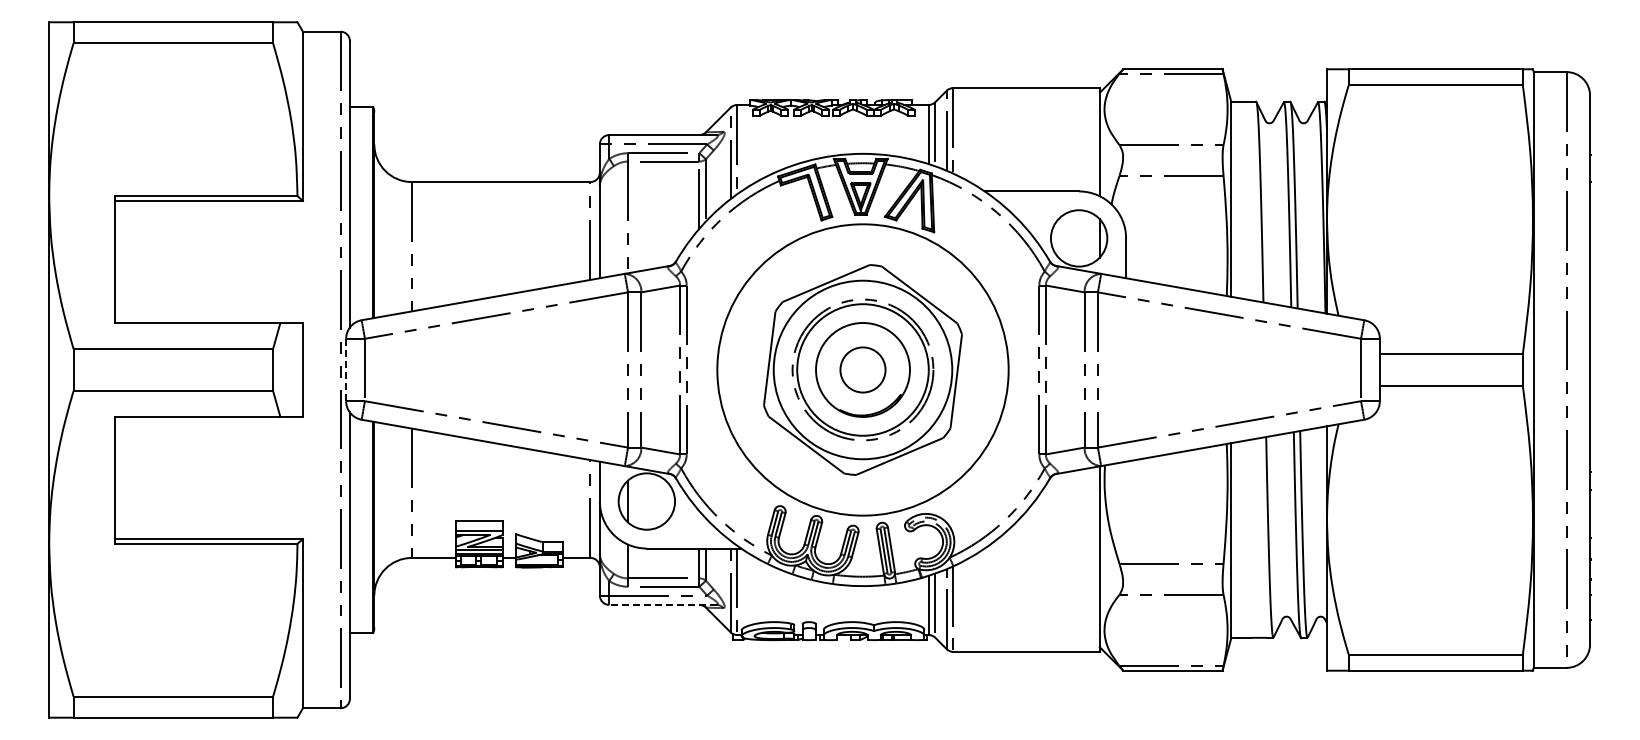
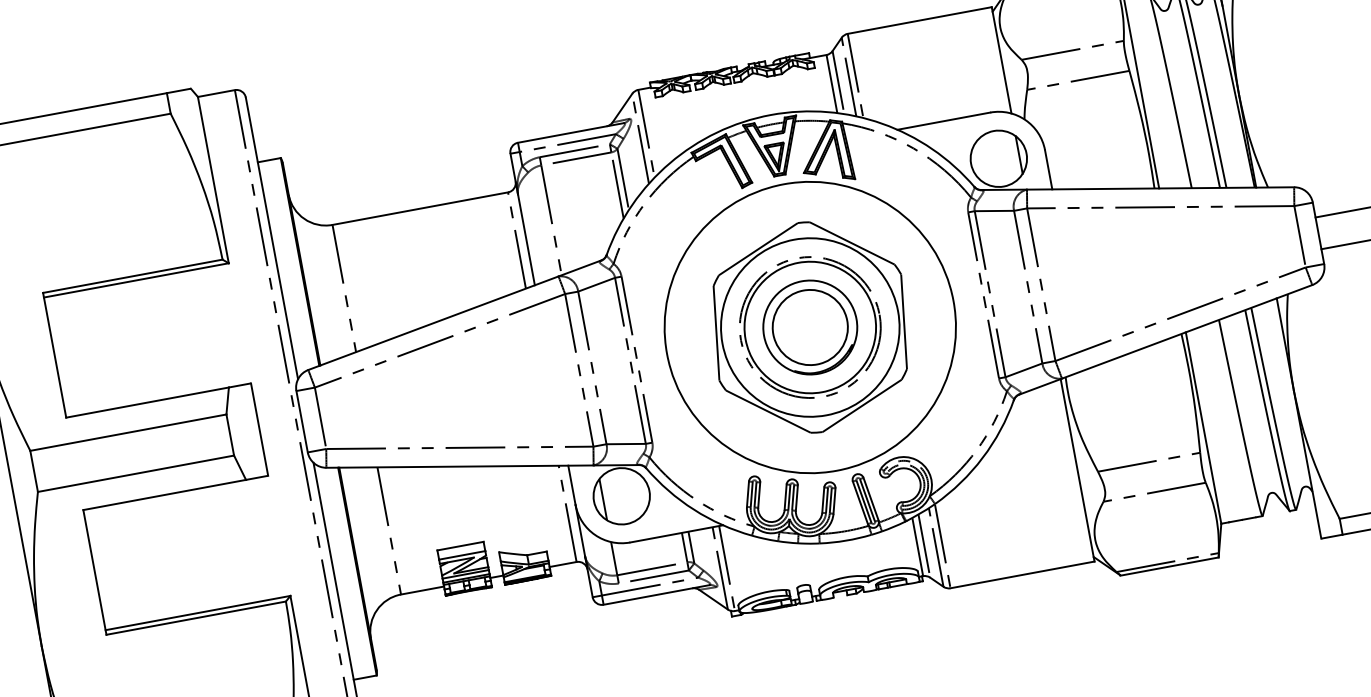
circle: (862, 369) -> (809, 327), size x1.67
line: (346, 370) -> (302, 422), dashed -> solid
line: (663, 604) -> (656, 594), dashed -> solid

